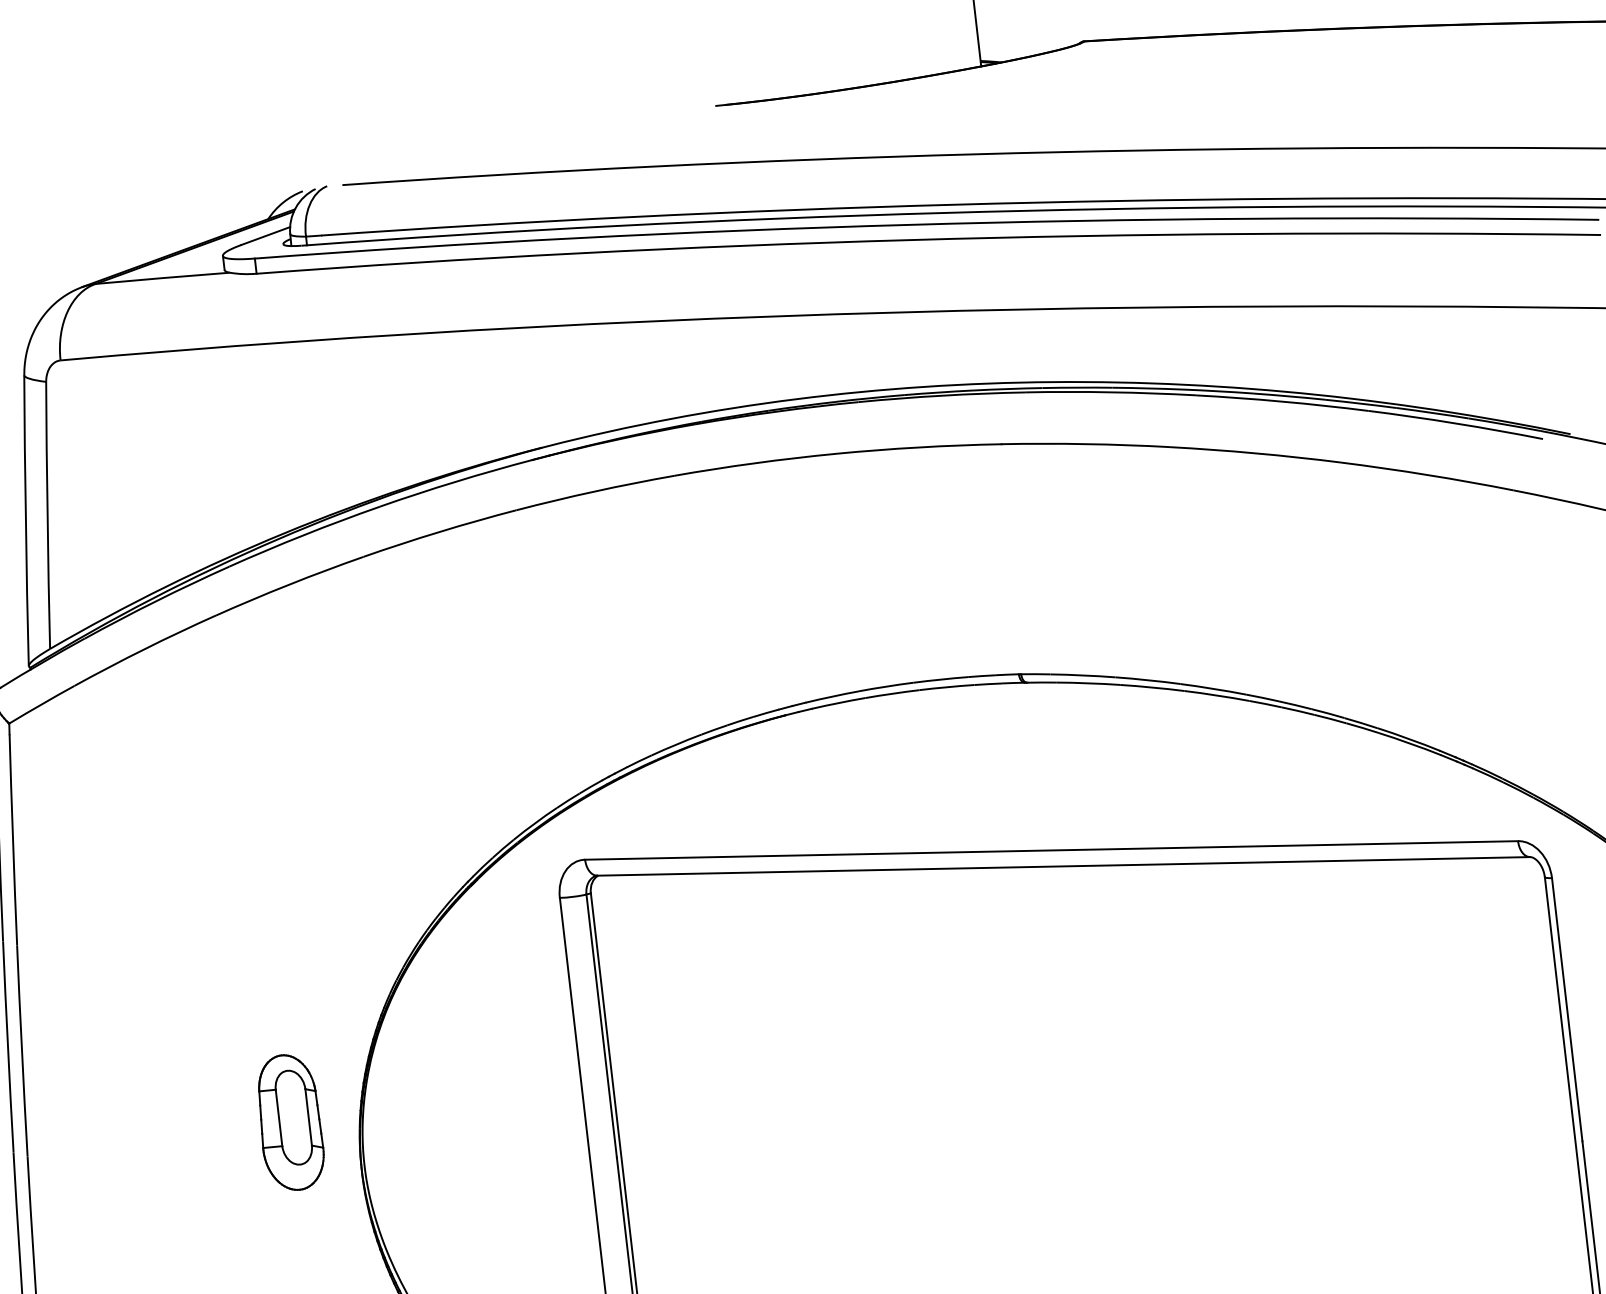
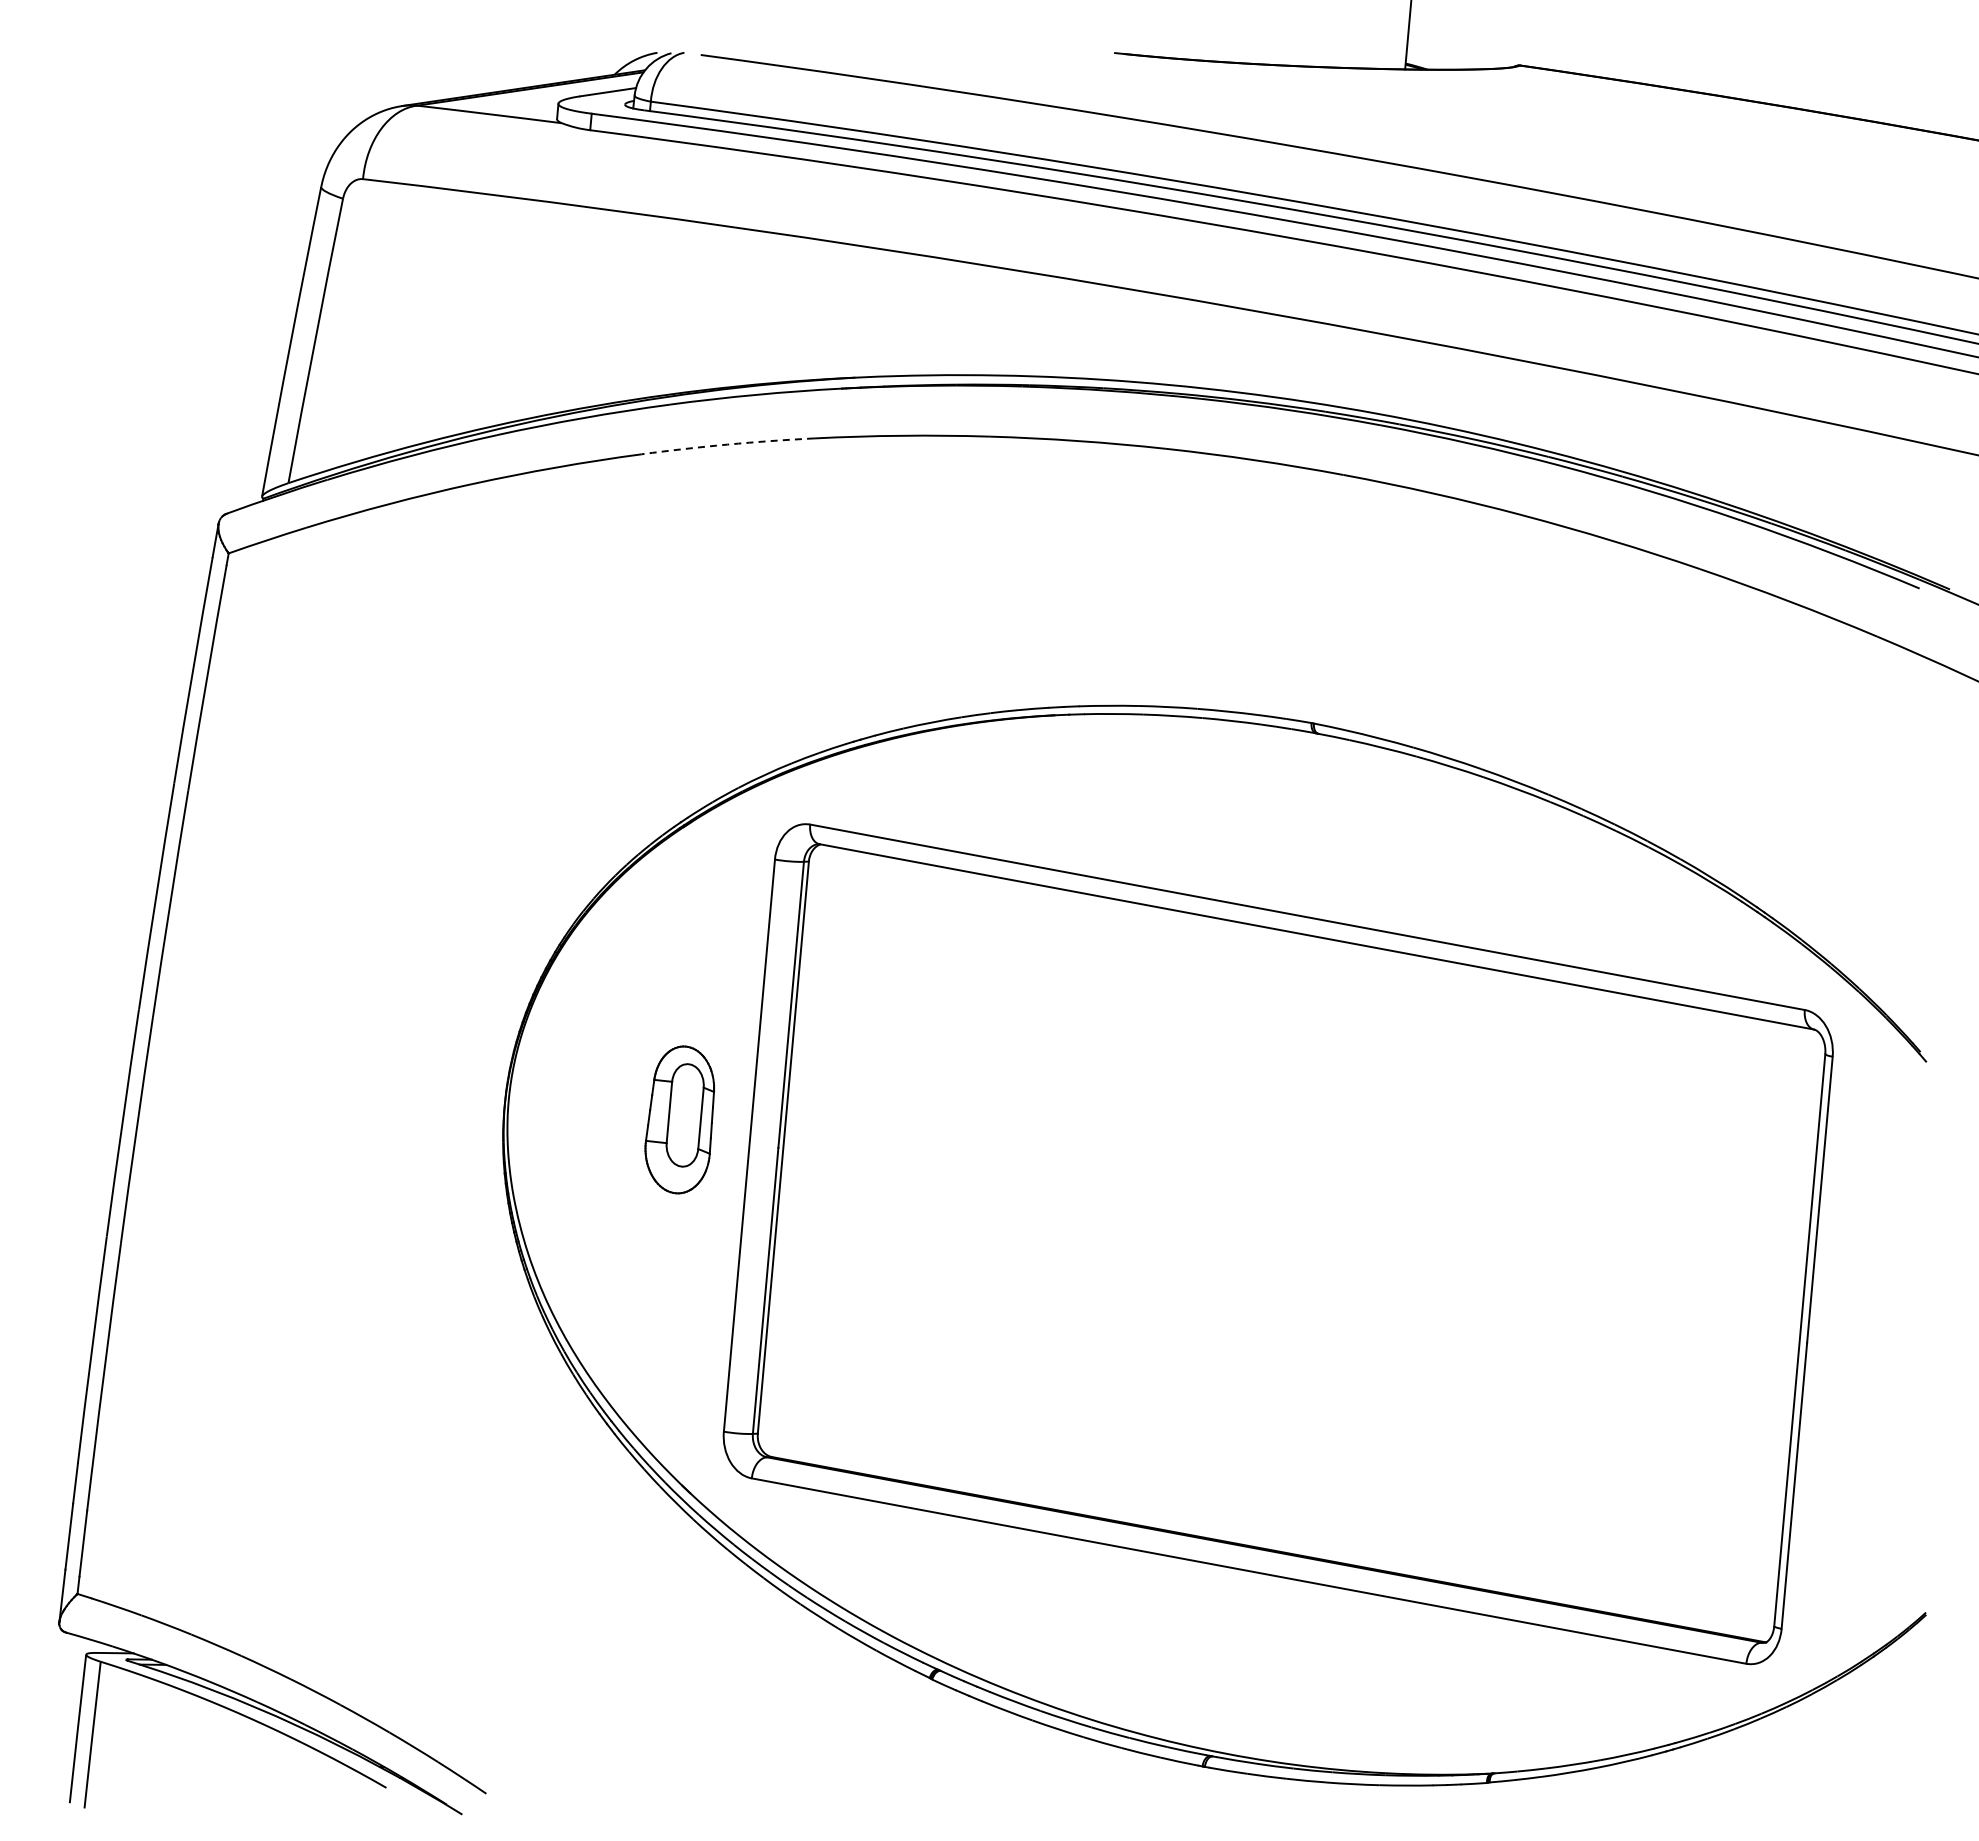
arc: (439, 531) -> (727, 444), solid -> dashed
part: (289, 1122) -> (679, 1119), moved

